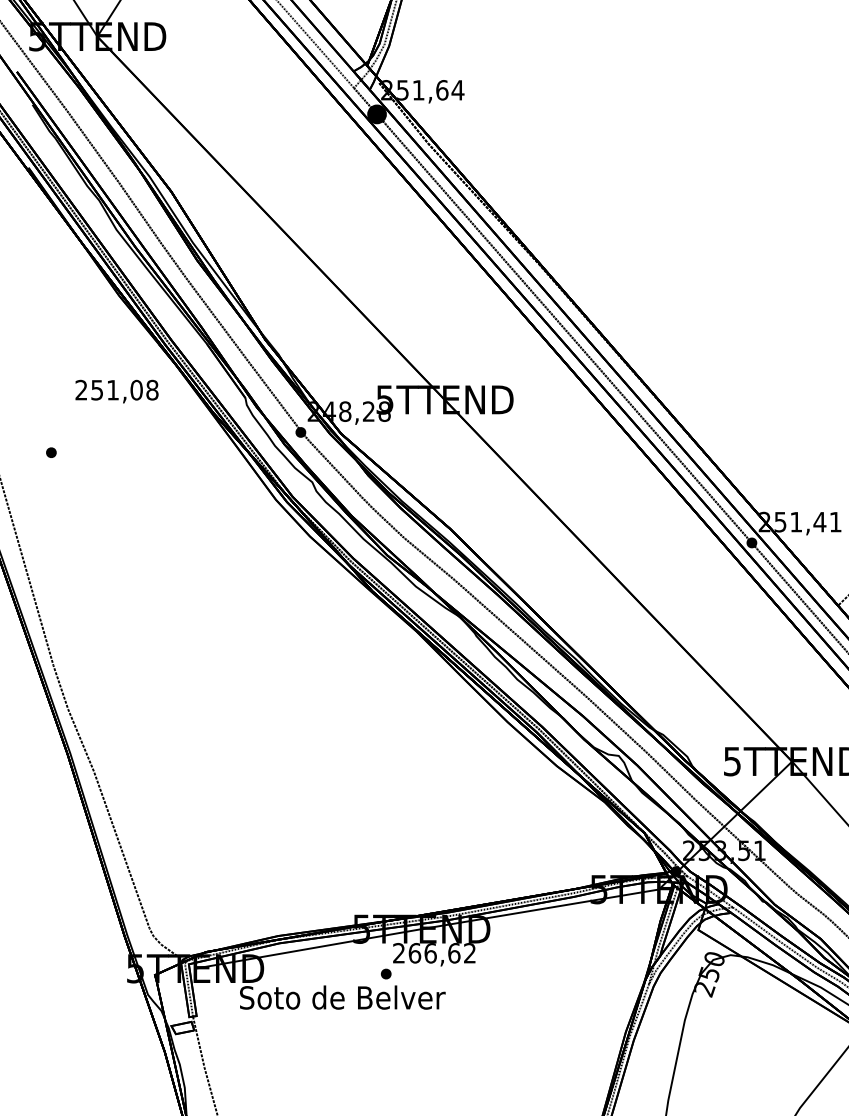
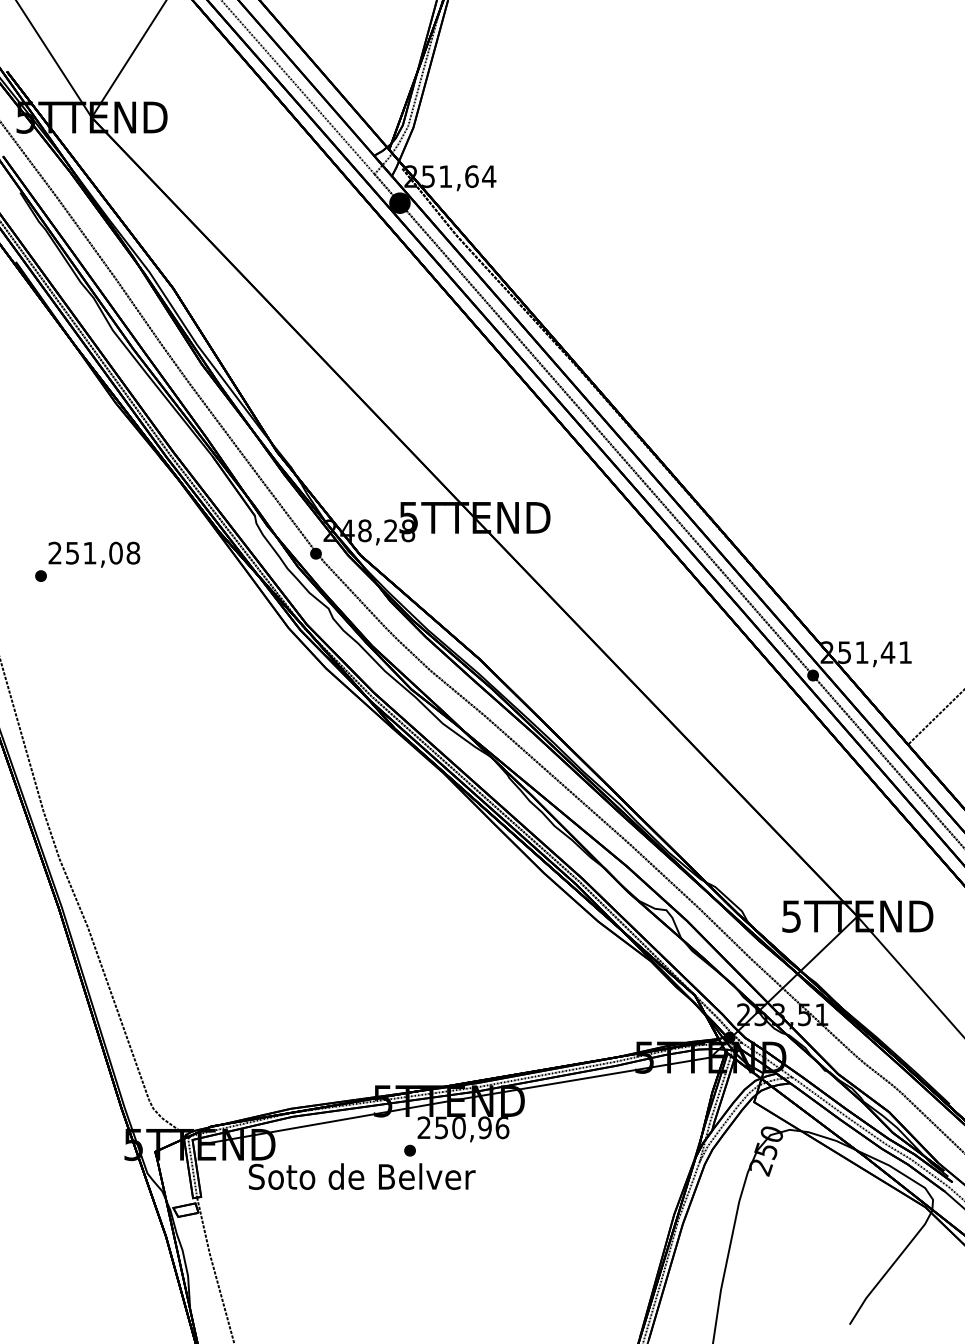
text: (117, 391) -> (94, 554), moved
text: (442, 953) -> (472, 1127), 266,62 -> 250,96

